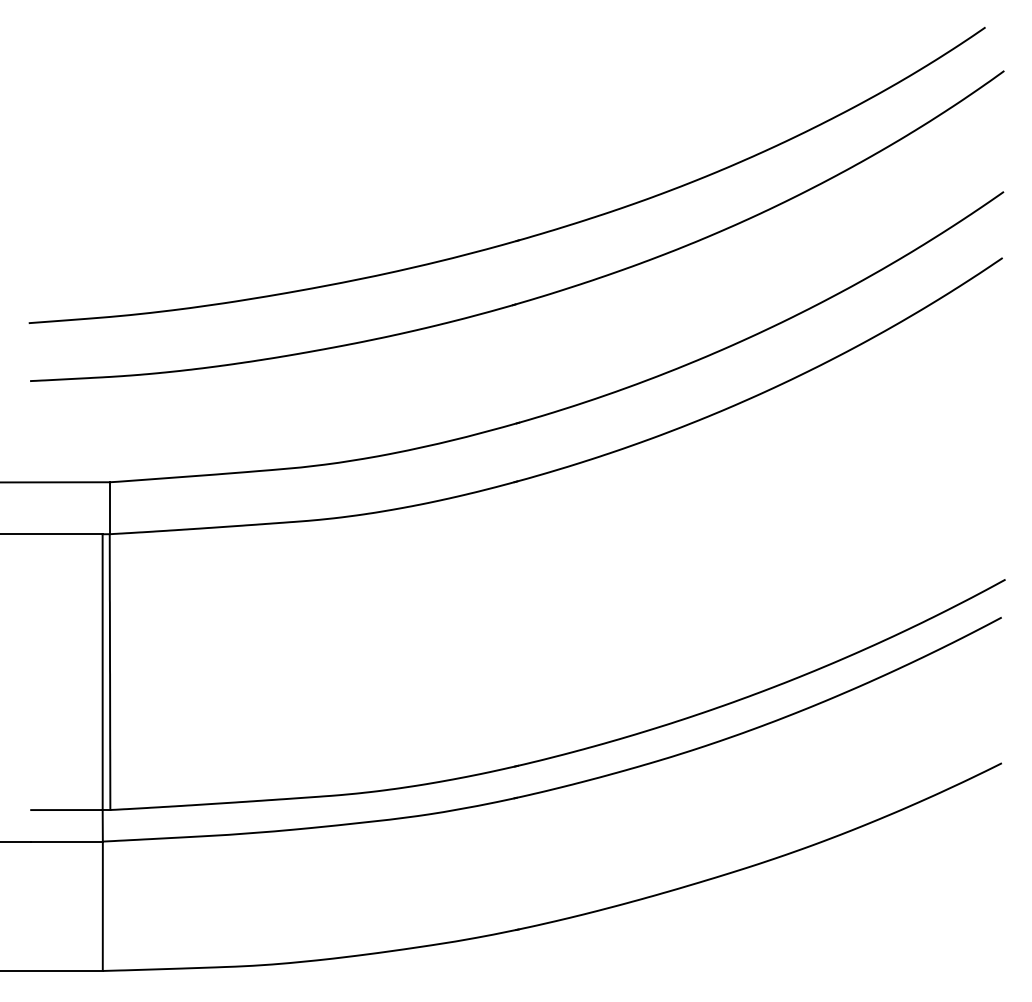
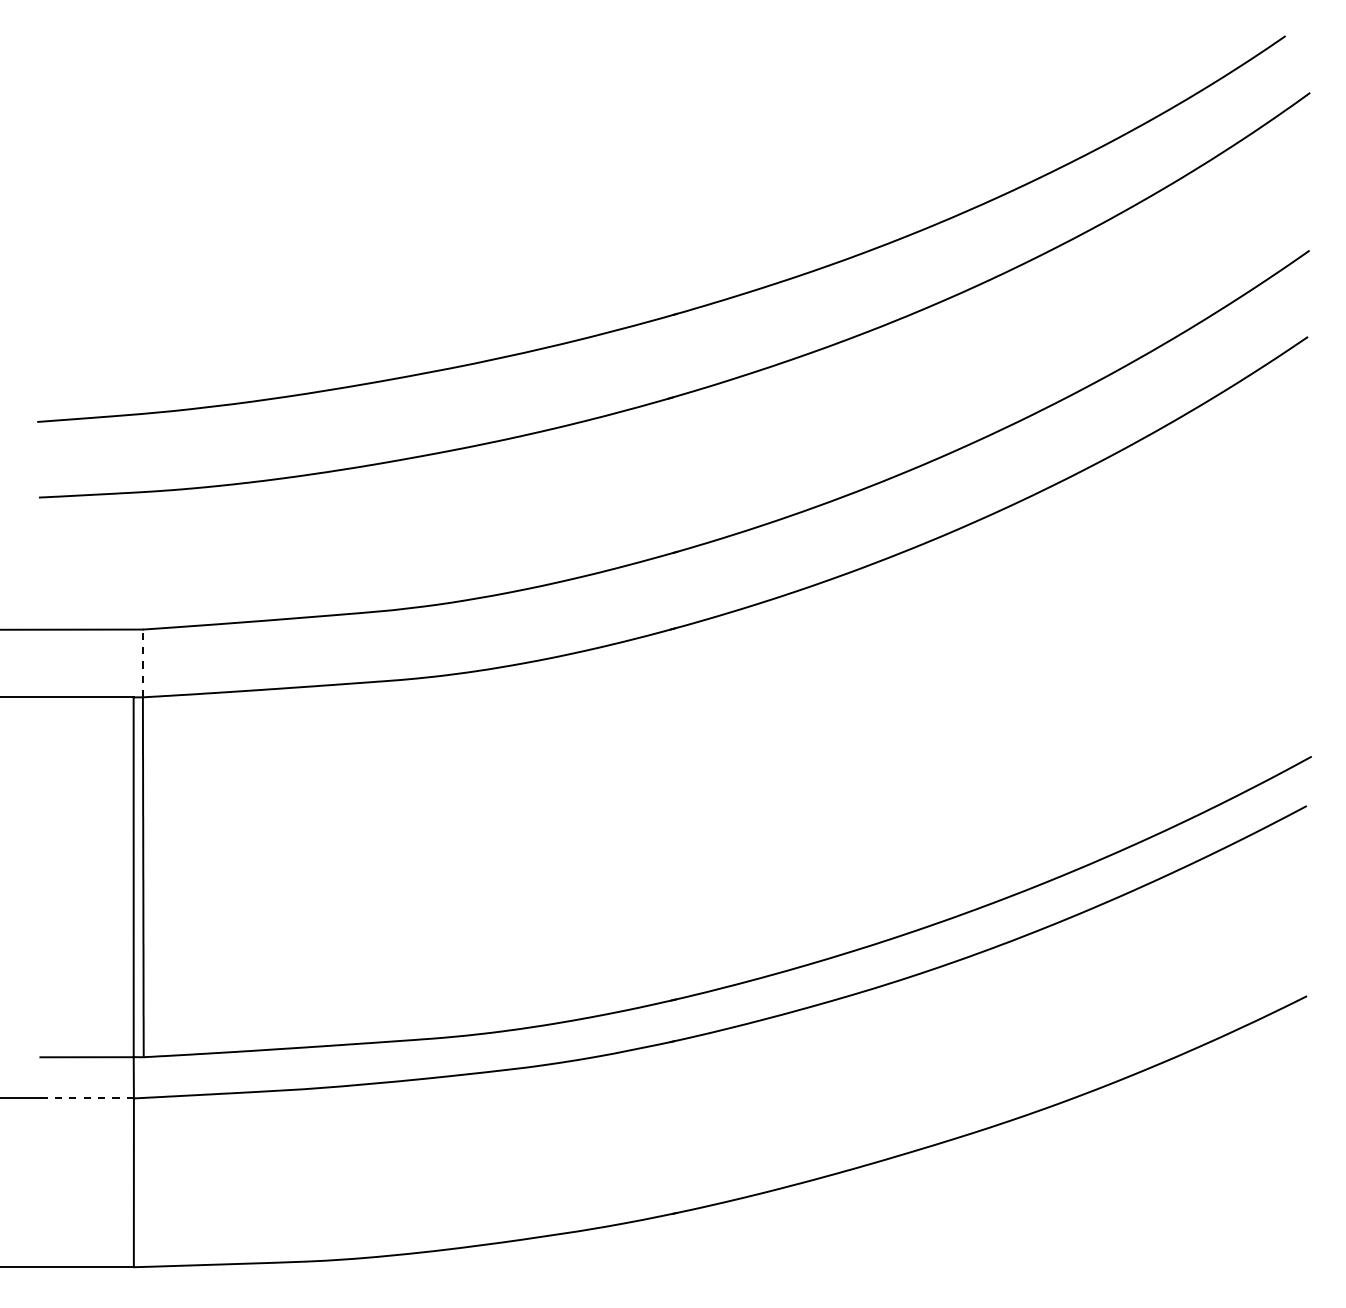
line: (109, 508) -> (142, 663), solid -> dashed
line: (67, 841) -> (87, 1098), solid -> dashed

